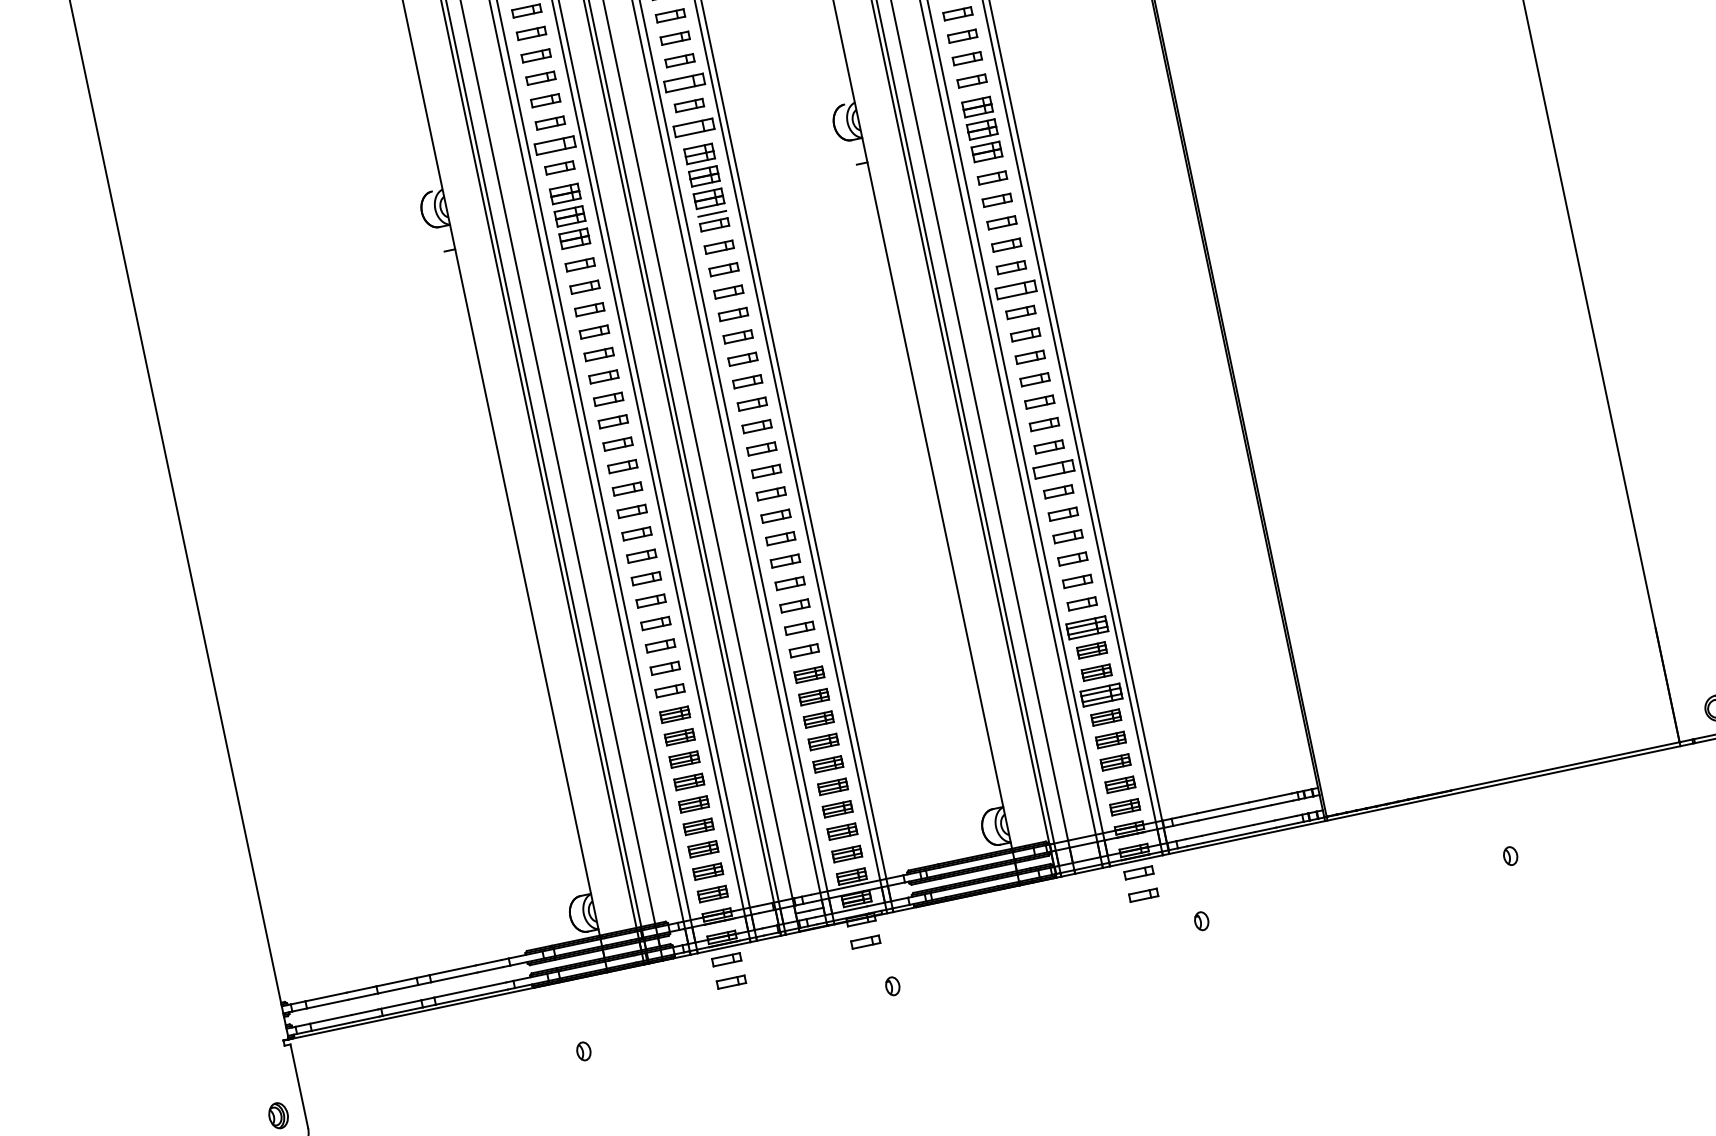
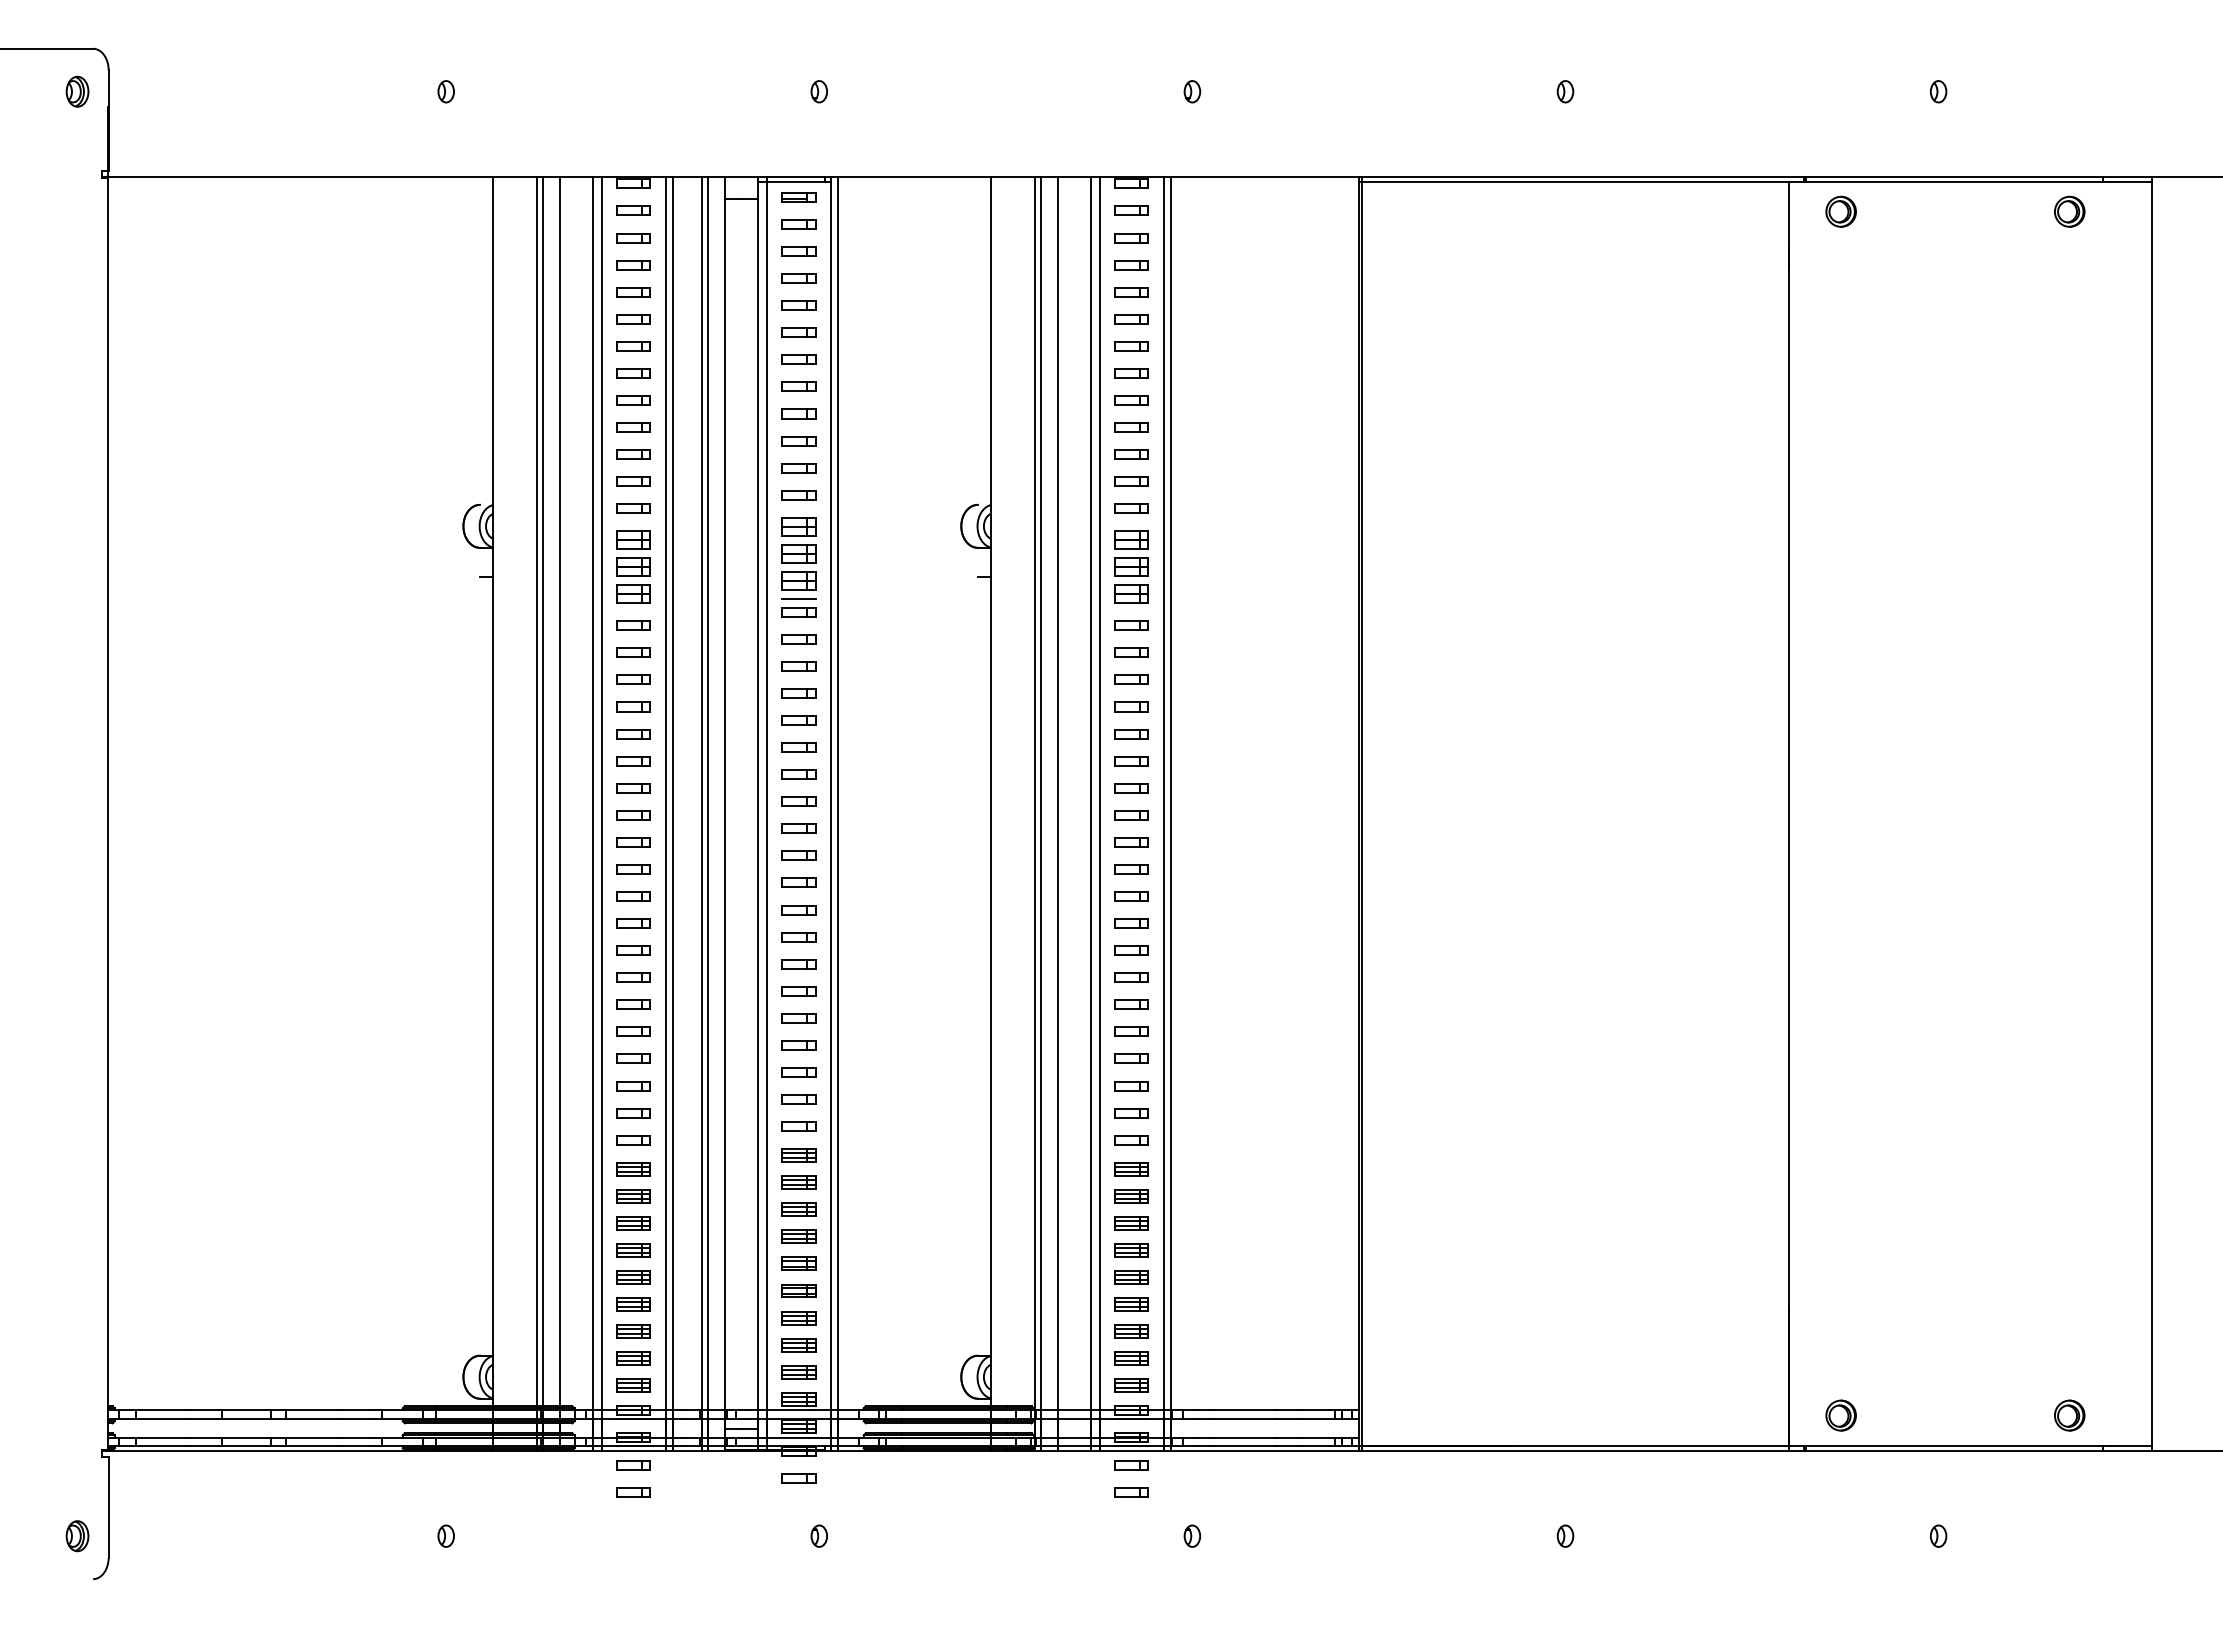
part: (684, 83) -> (798, 441), size x0.71
part: (693, 128) -> (798, 495), size x0.71
part: (554, 145) -> (633, 481), size x0.71
part: (1016, 290) -> (1131, 761), size x0.71
part: (1053, 469) -> (1131, 977), size x0.71
part: (1087, 628) -> (1131, 1169), size x0.71
part: (1101, 695) -> (1131, 1250), size x0.71

